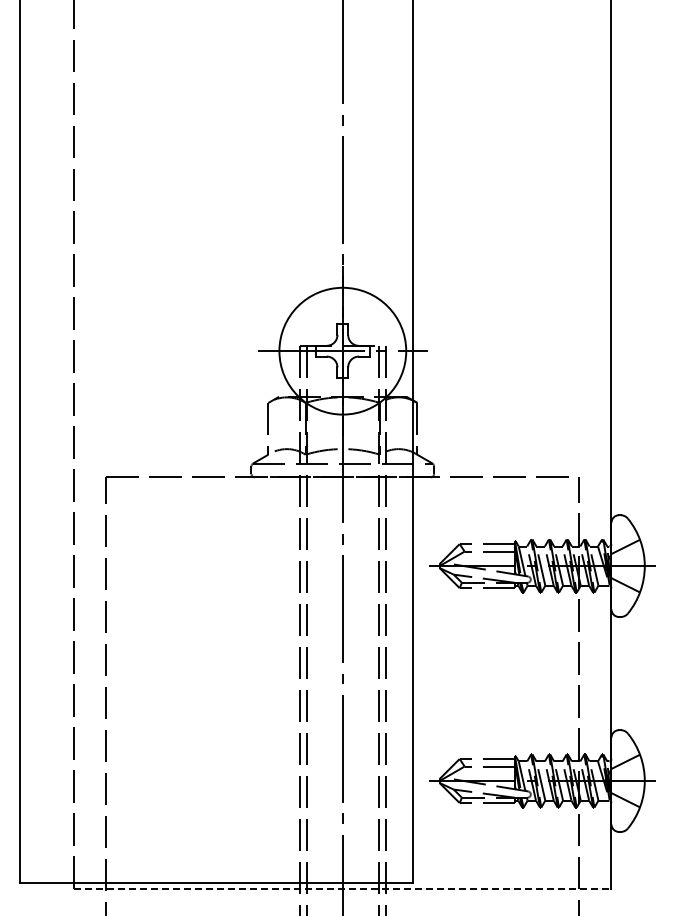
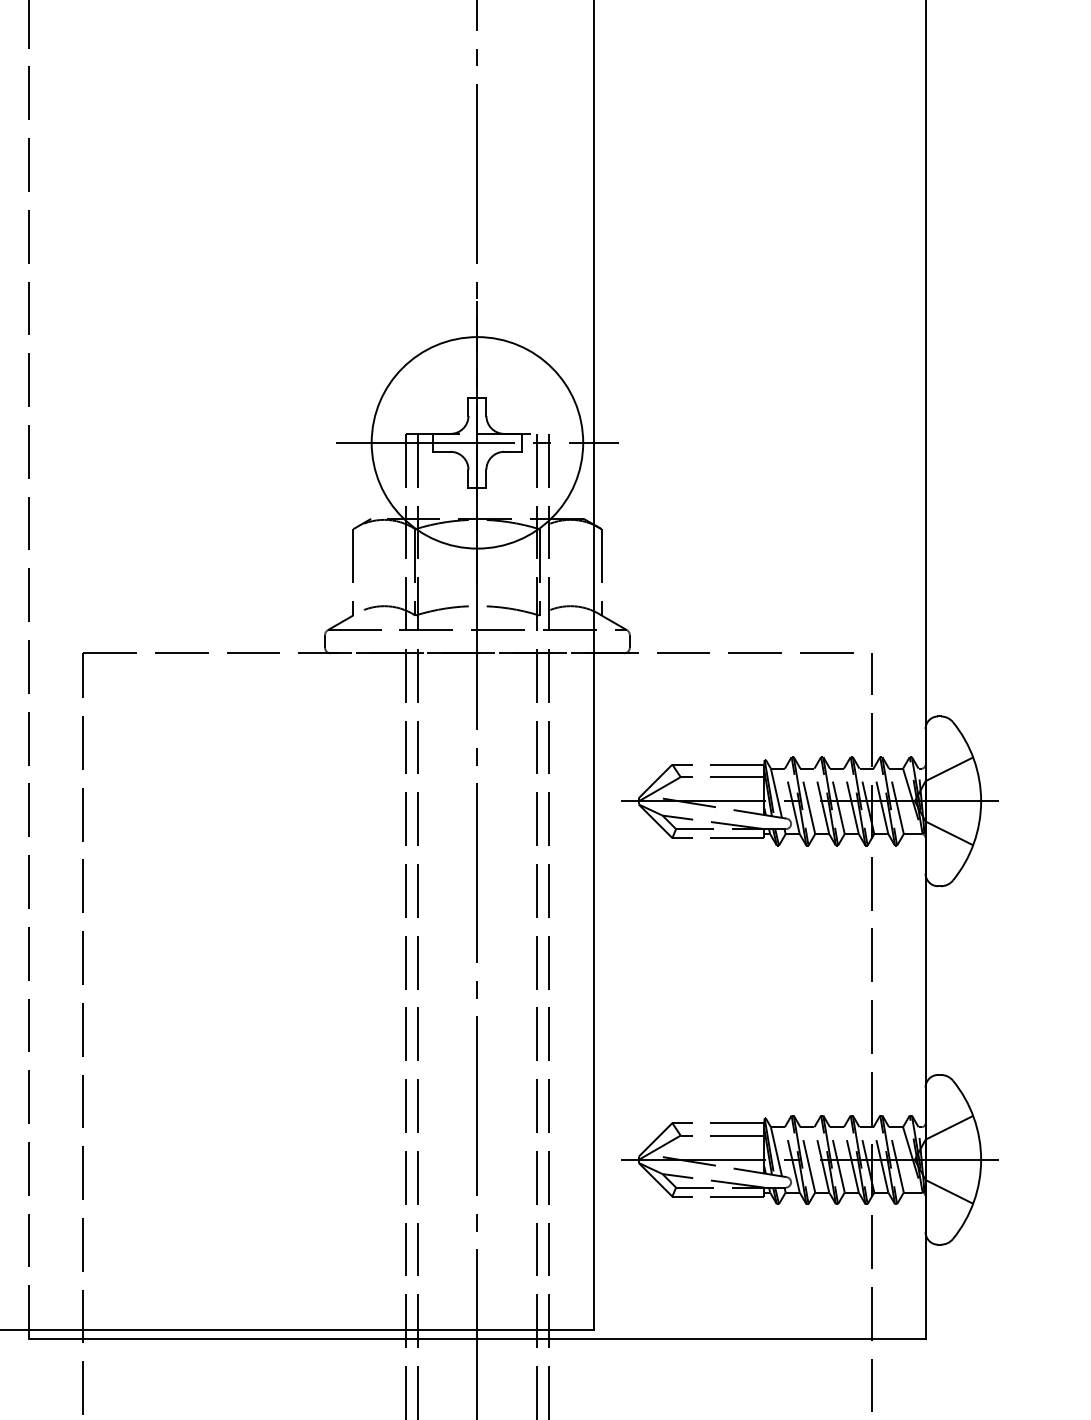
line: (342, 888) -> (476, 1339), dashed -> solid

